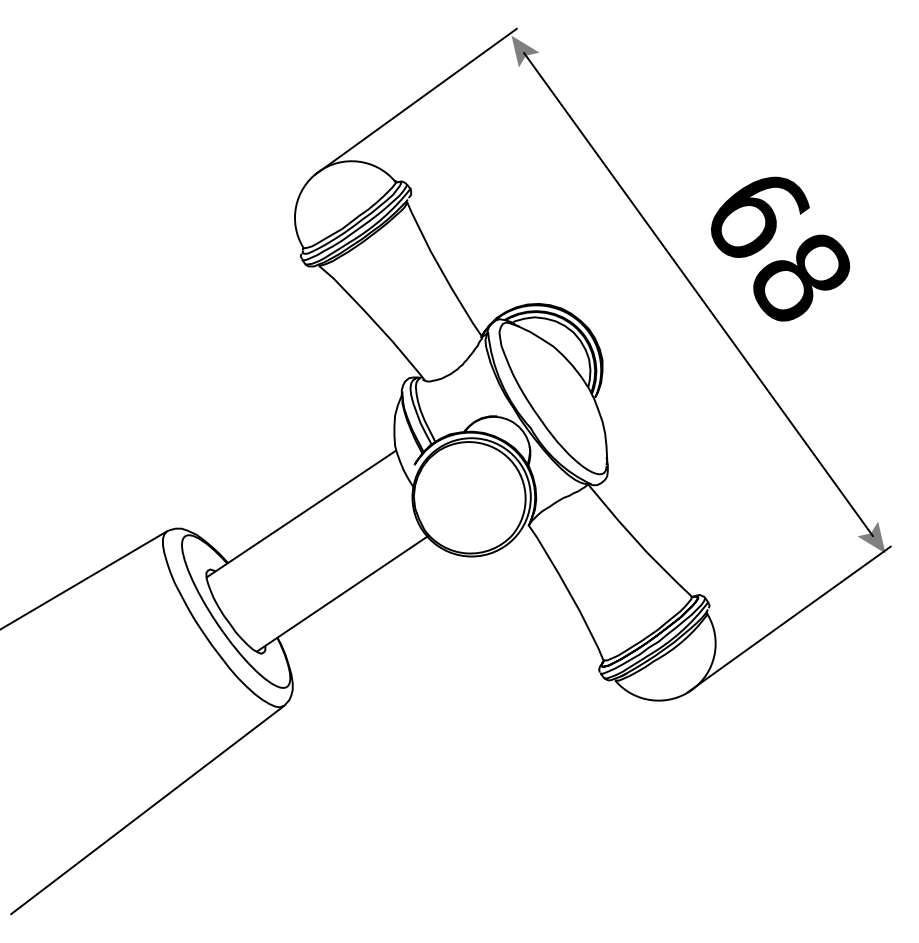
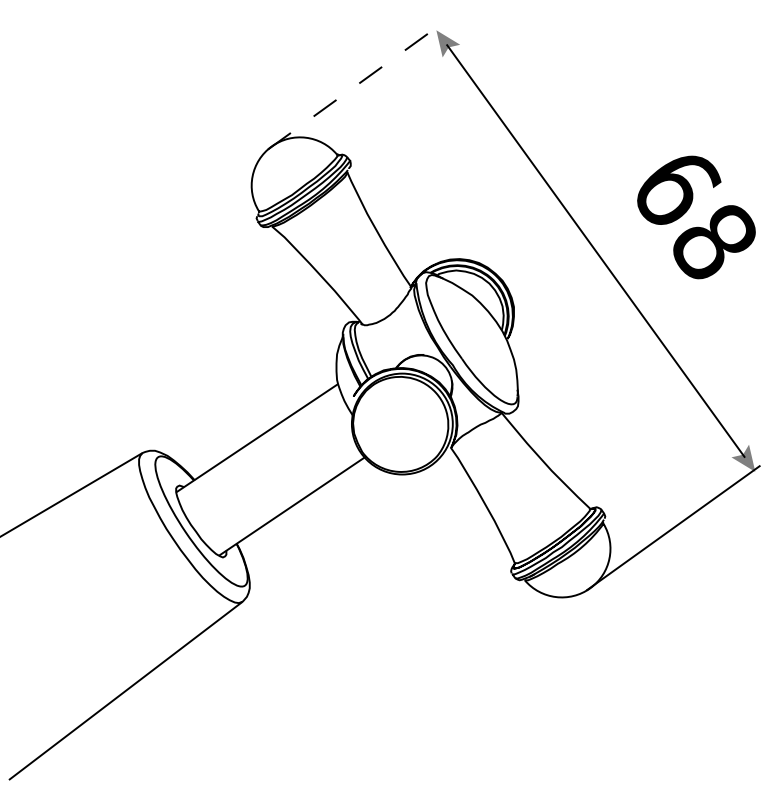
line: (415, 101) -> (354, 86), solid -> dashed
text: (780, 248) -> (696, 216), moved

